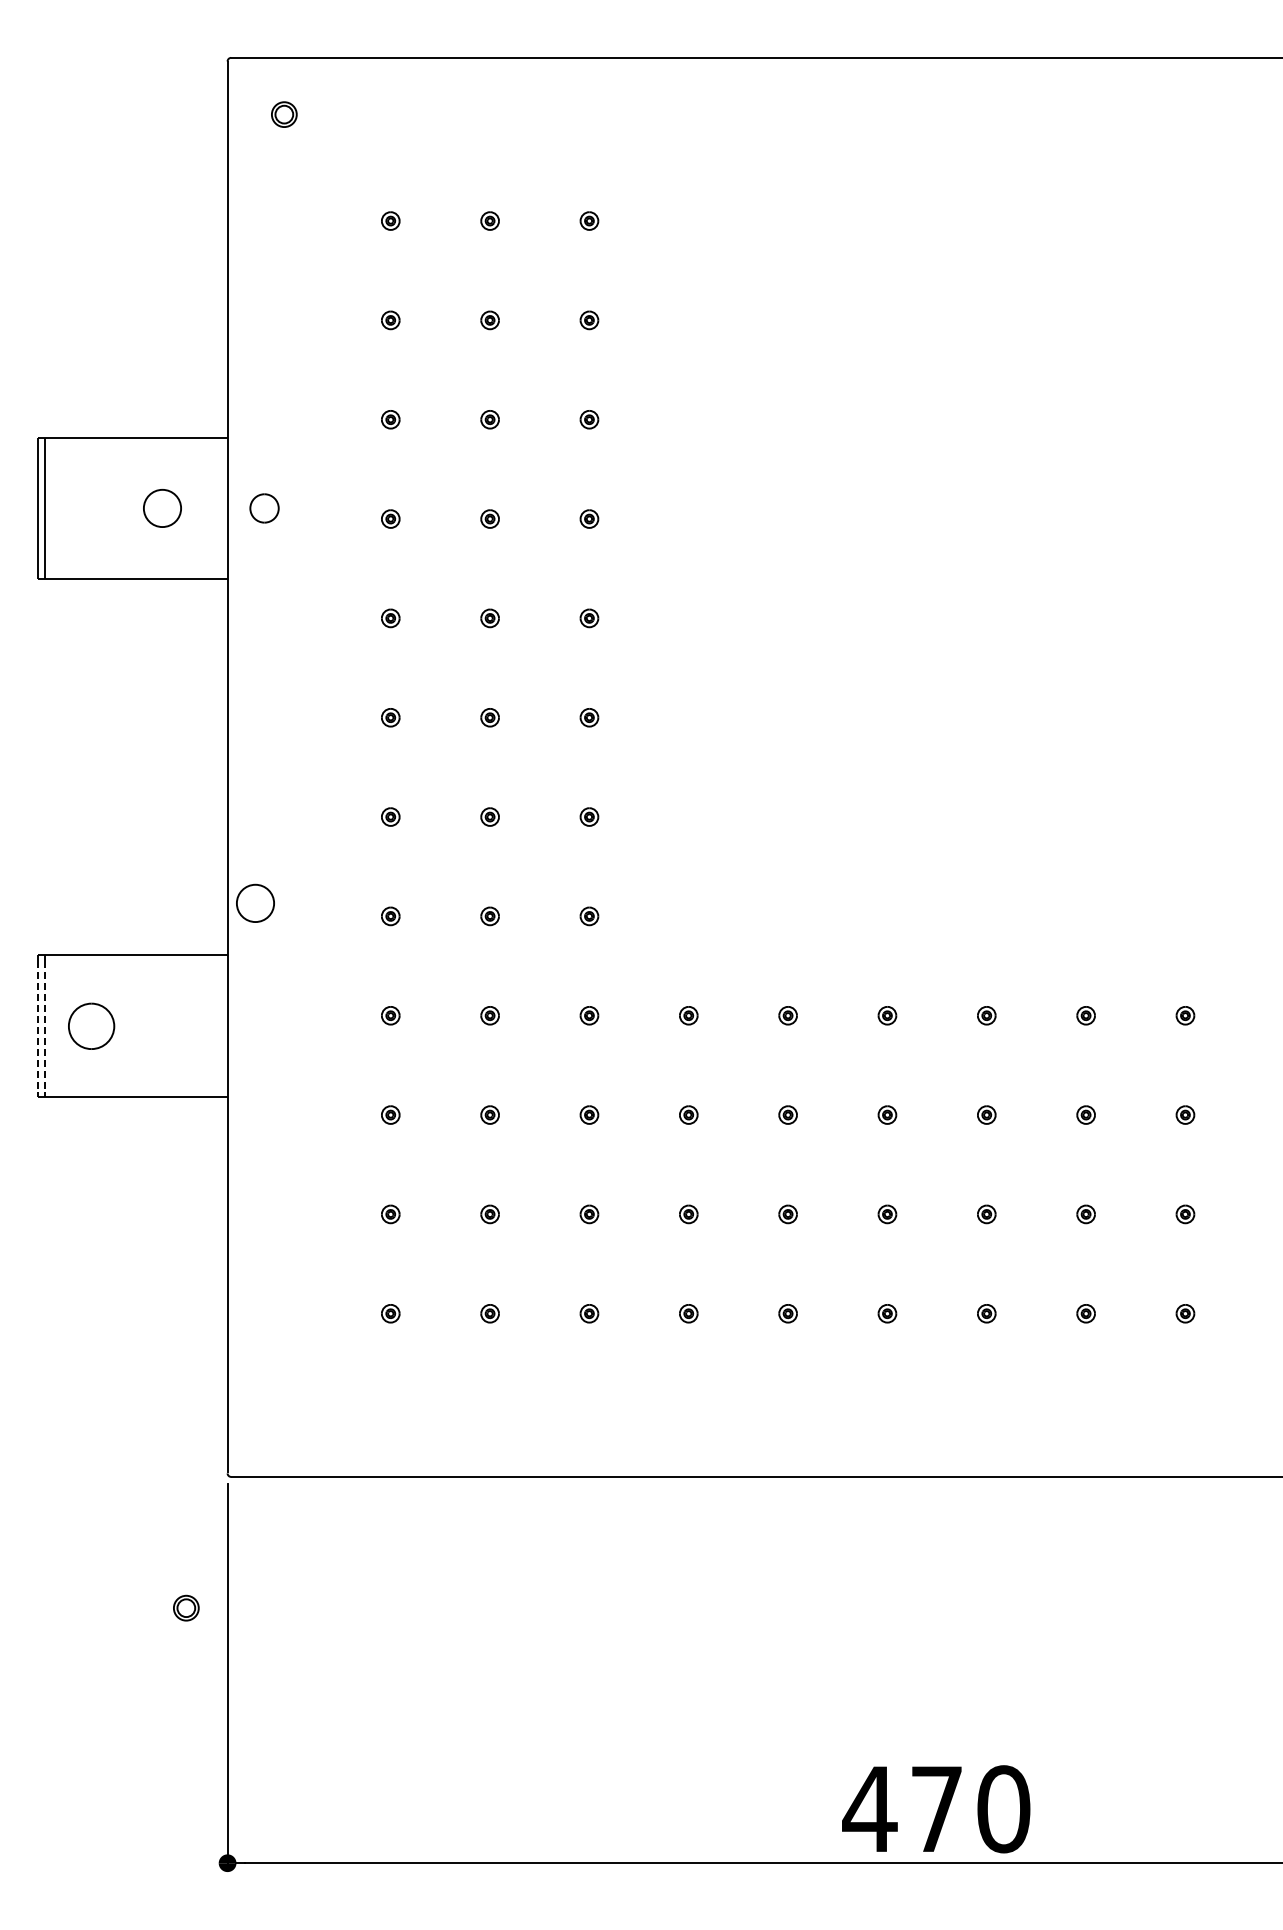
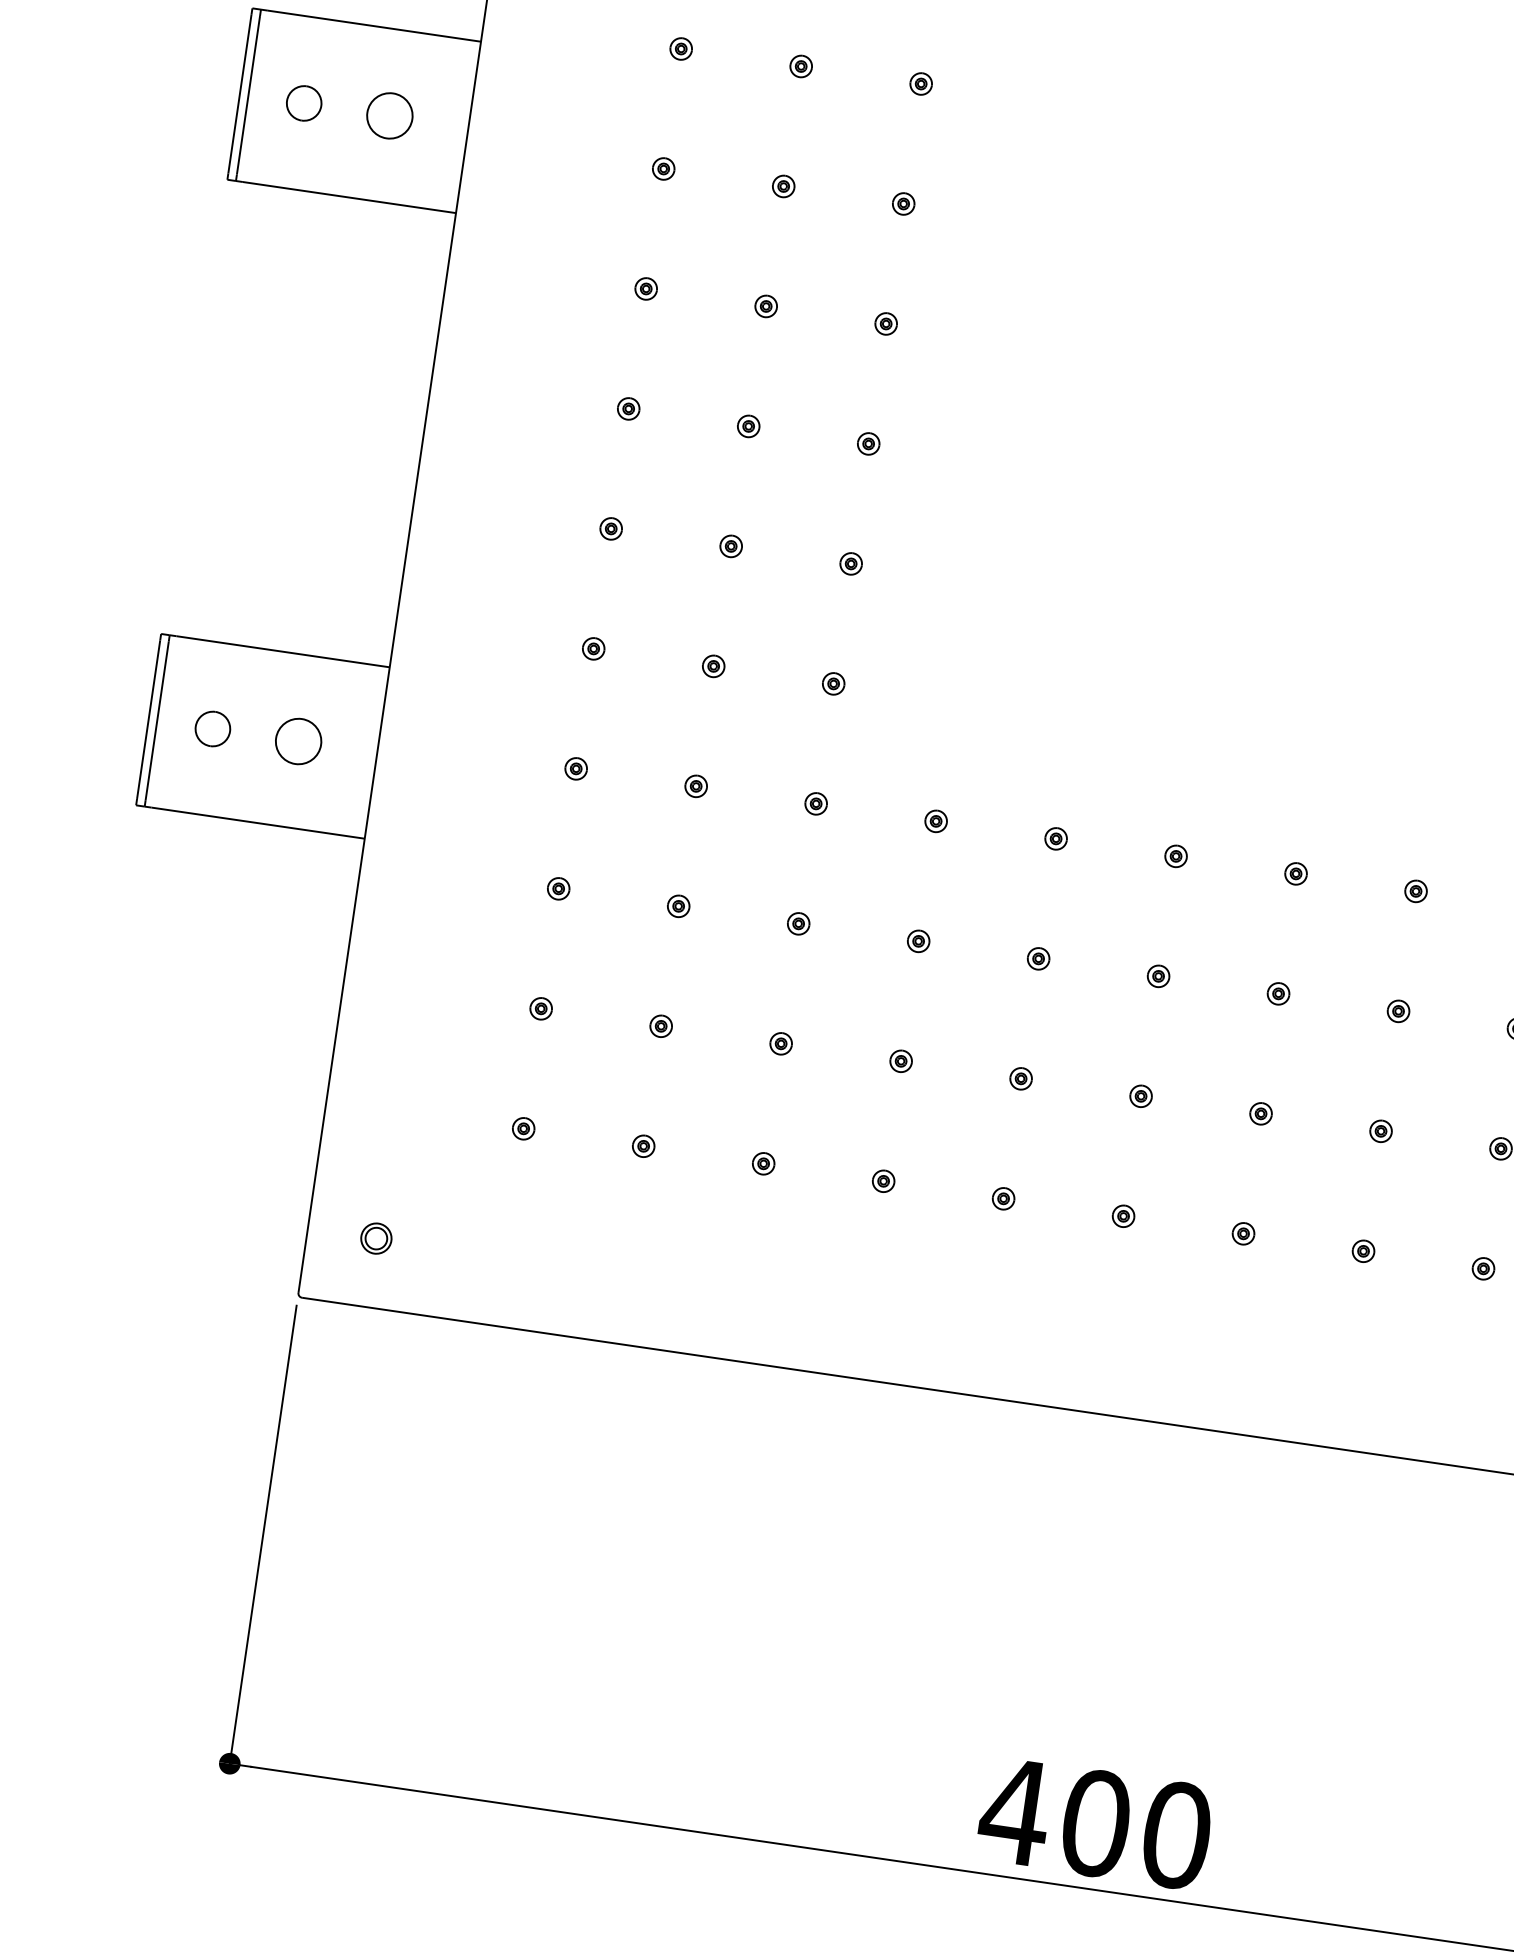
part: (264, 508) -> (304, 103), moved
part: (255, 902) -> (298, 740), moved
line: (38, 1026) -> (148, 719), dashed -> solid
line: (45, 1026) -> (157, 721), dashed -> solid
part: (91, 1026) -> (212, 729), size x0.62
part: (186, 1607) -> (376, 1237), moved
text: (936, 1809) -> (1095, 1823), 470 -> 400

